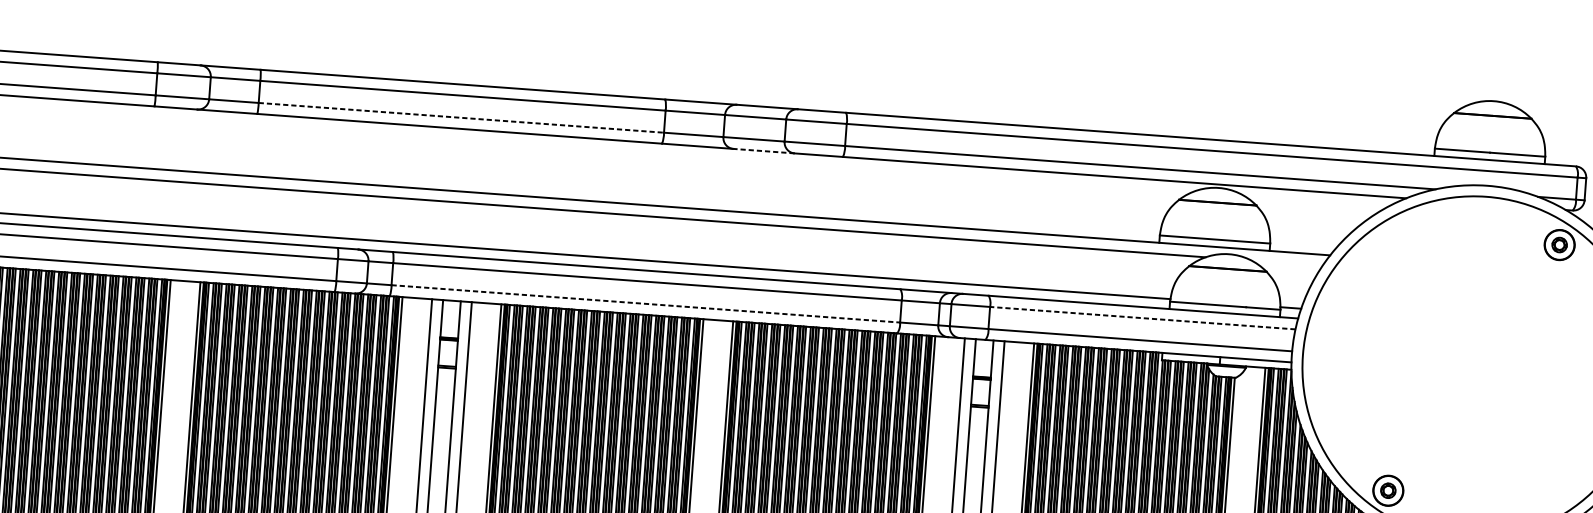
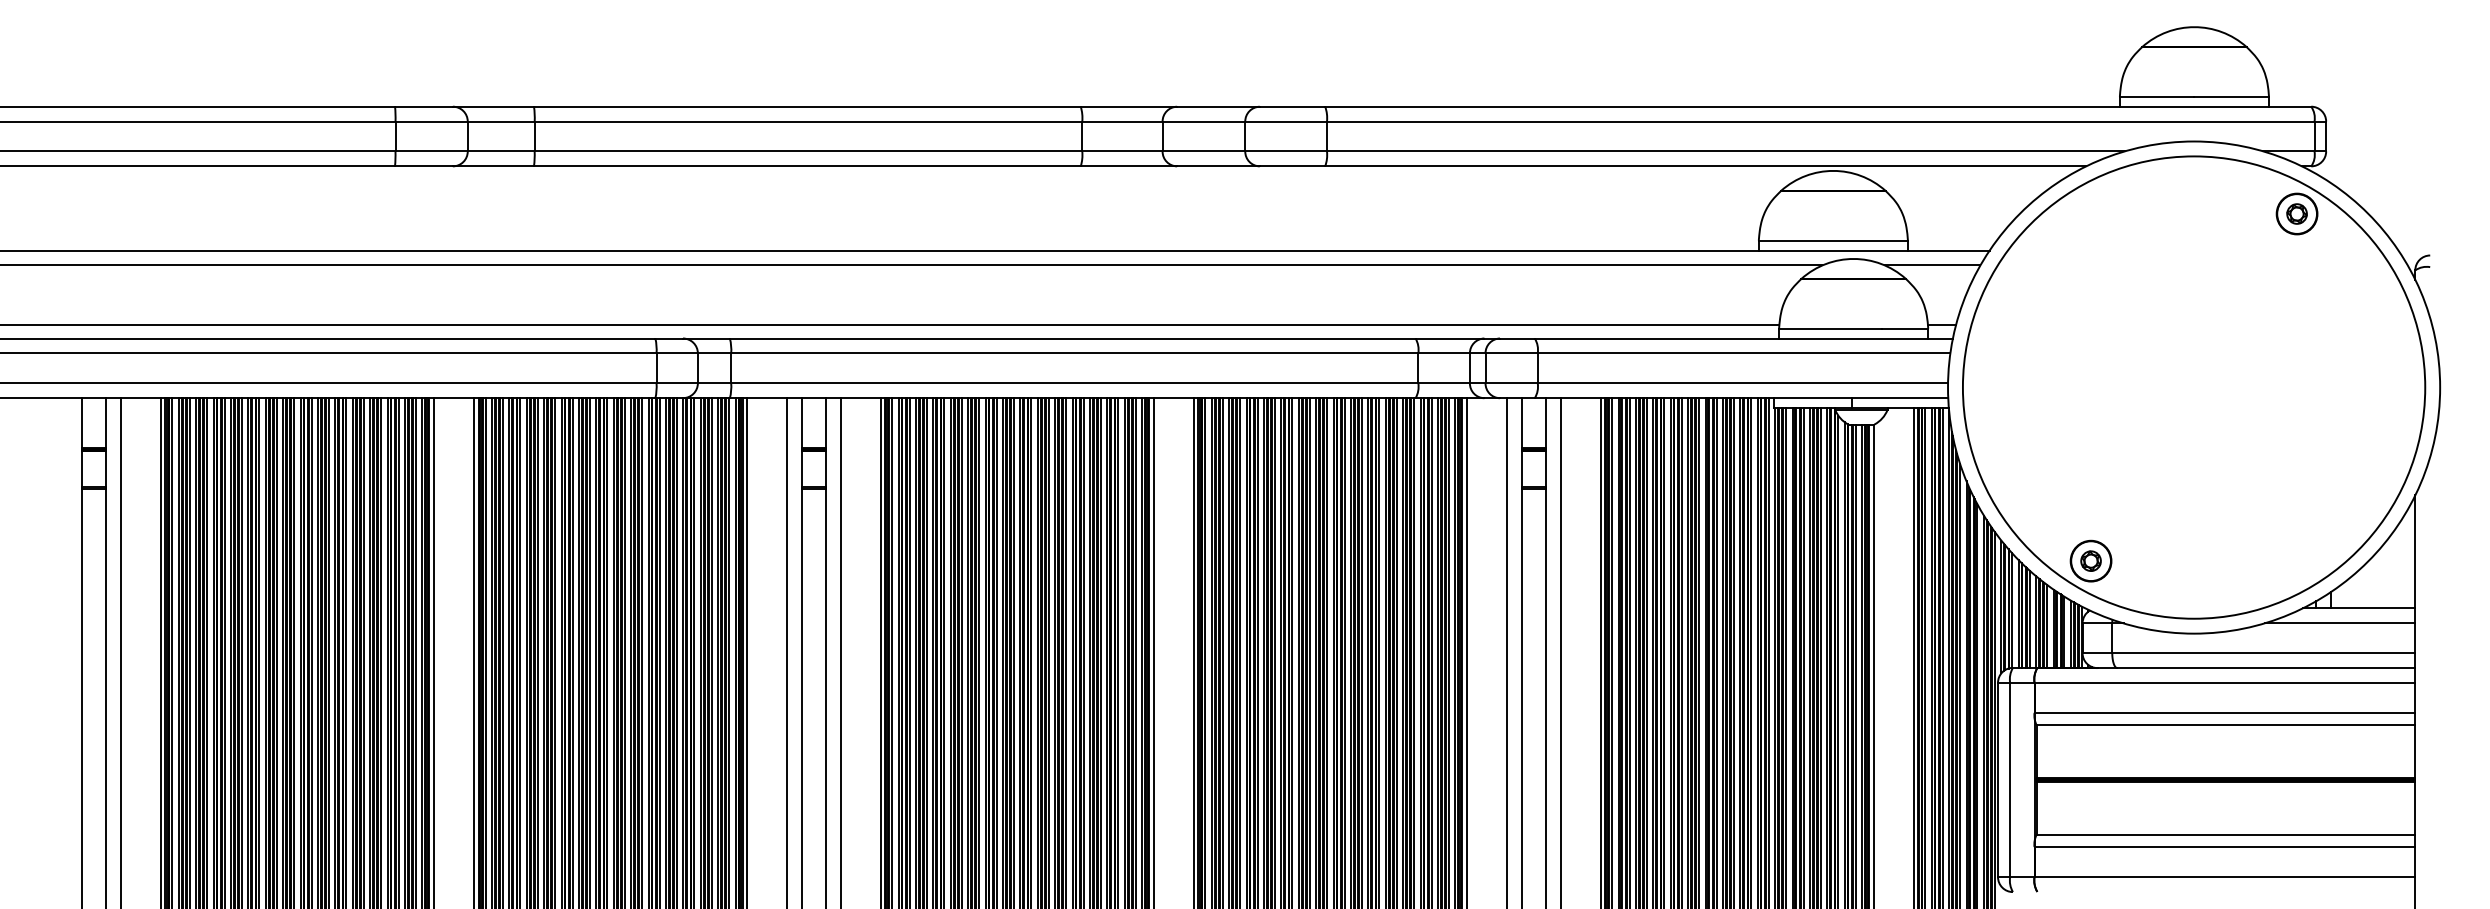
line: (461, 117) -> (808, 151), dashed -> solid
line: (763, 151) -> (1217, 166), dashed -> solid
line: (1287, 263) -> (1932, 265), added
line: (645, 304) -> (1074, 383), dashed -> solid
line: (1142, 318) -> (1743, 353), dashed -> solid

